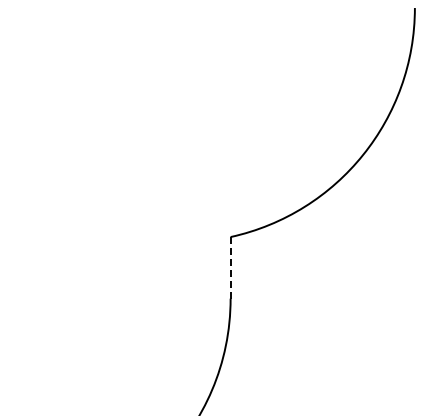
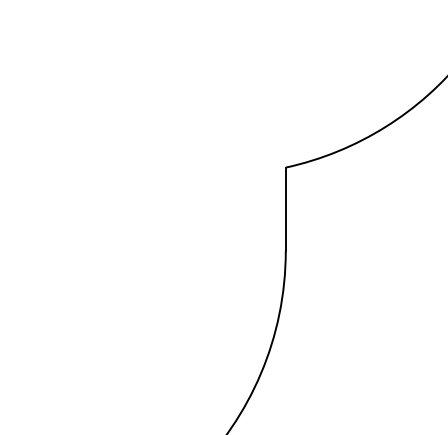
line: (230, 267) -> (285, 208), dashed -> solid

